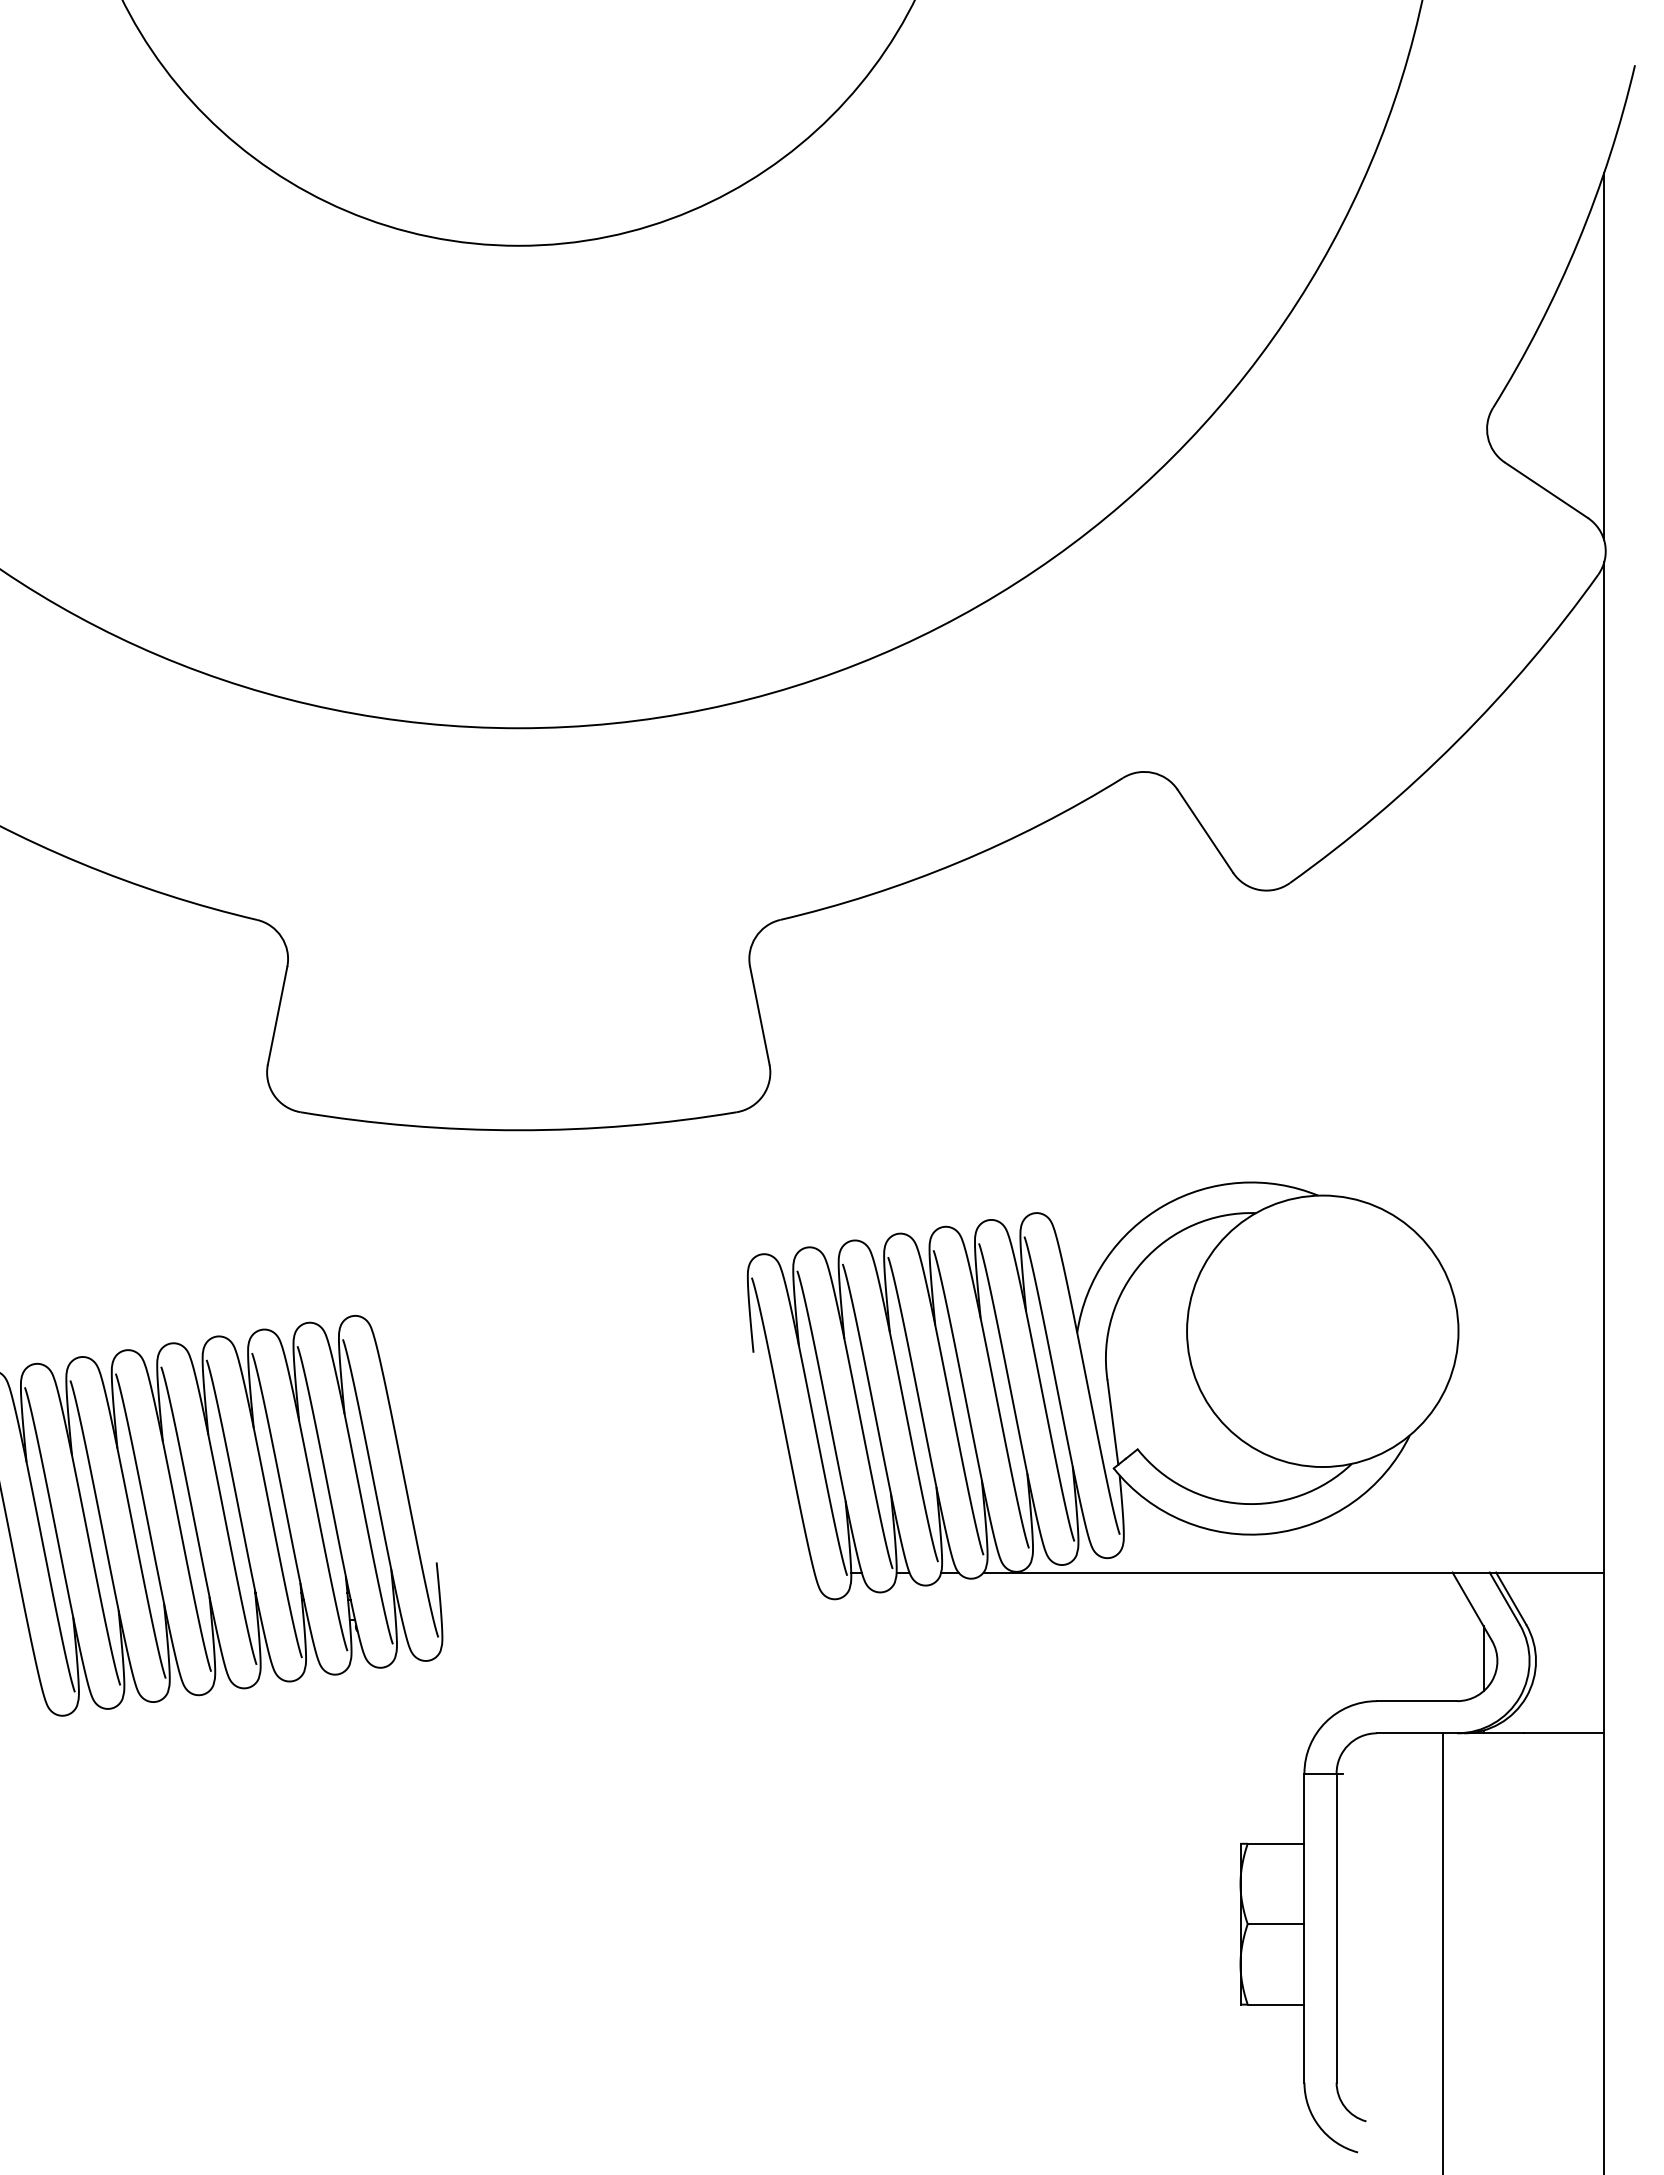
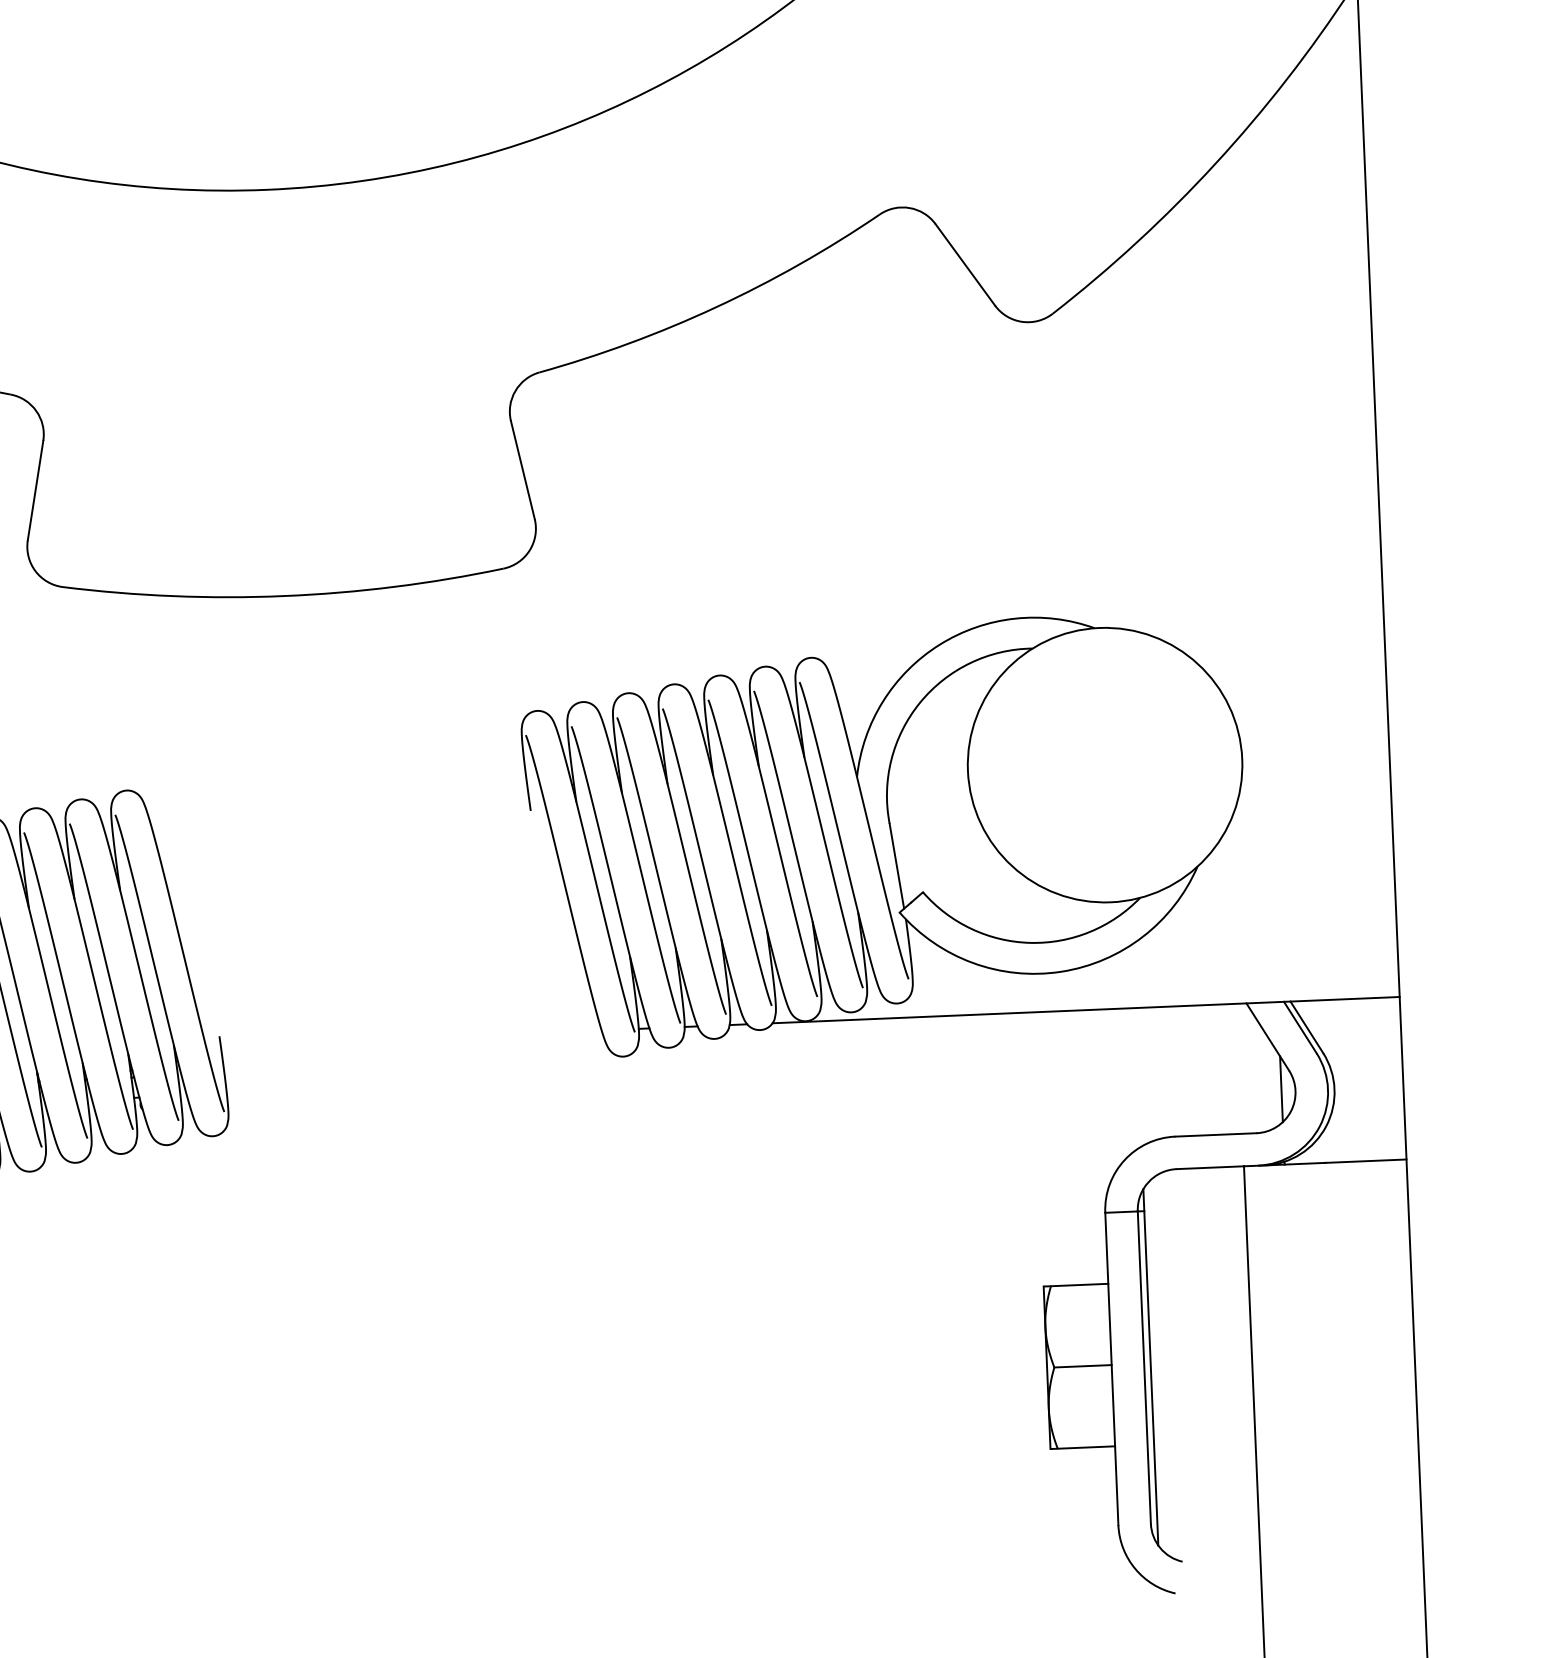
line: (1343, 1927) -> (1151, 1366), added

